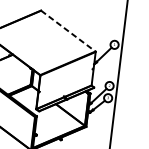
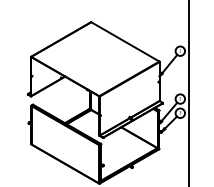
line: (68, 31) -> (125, 42), dashed -> solid

